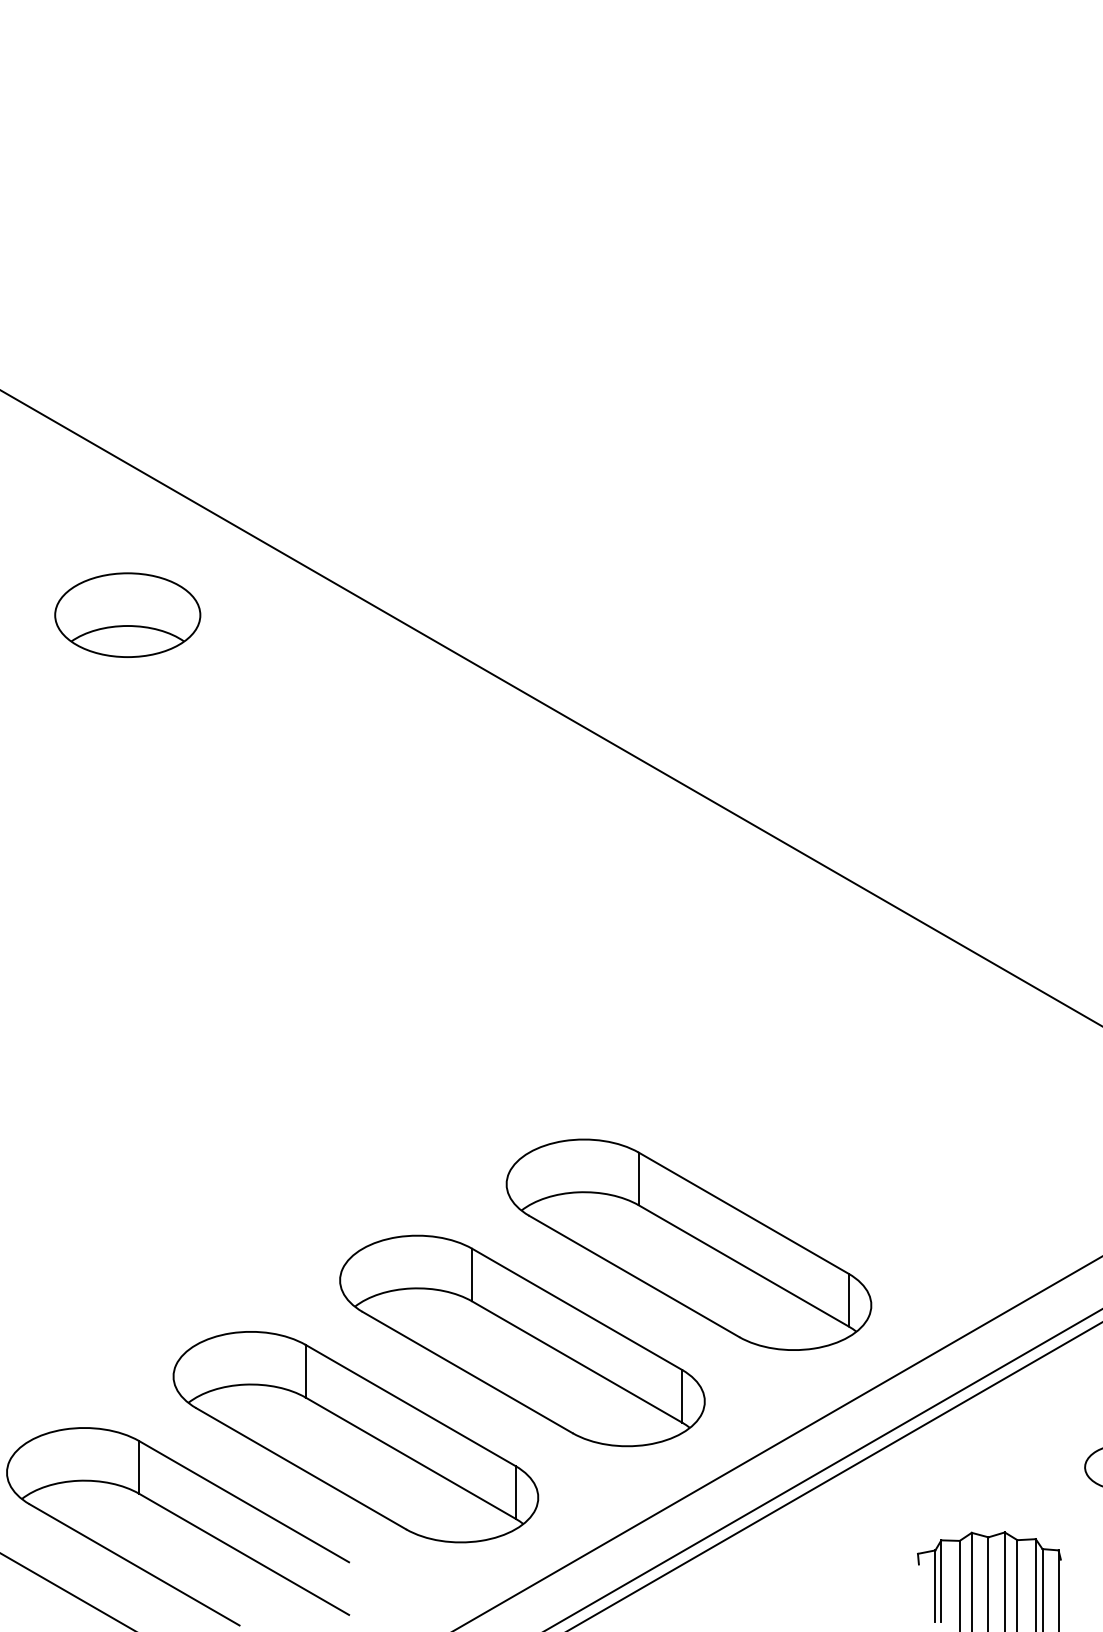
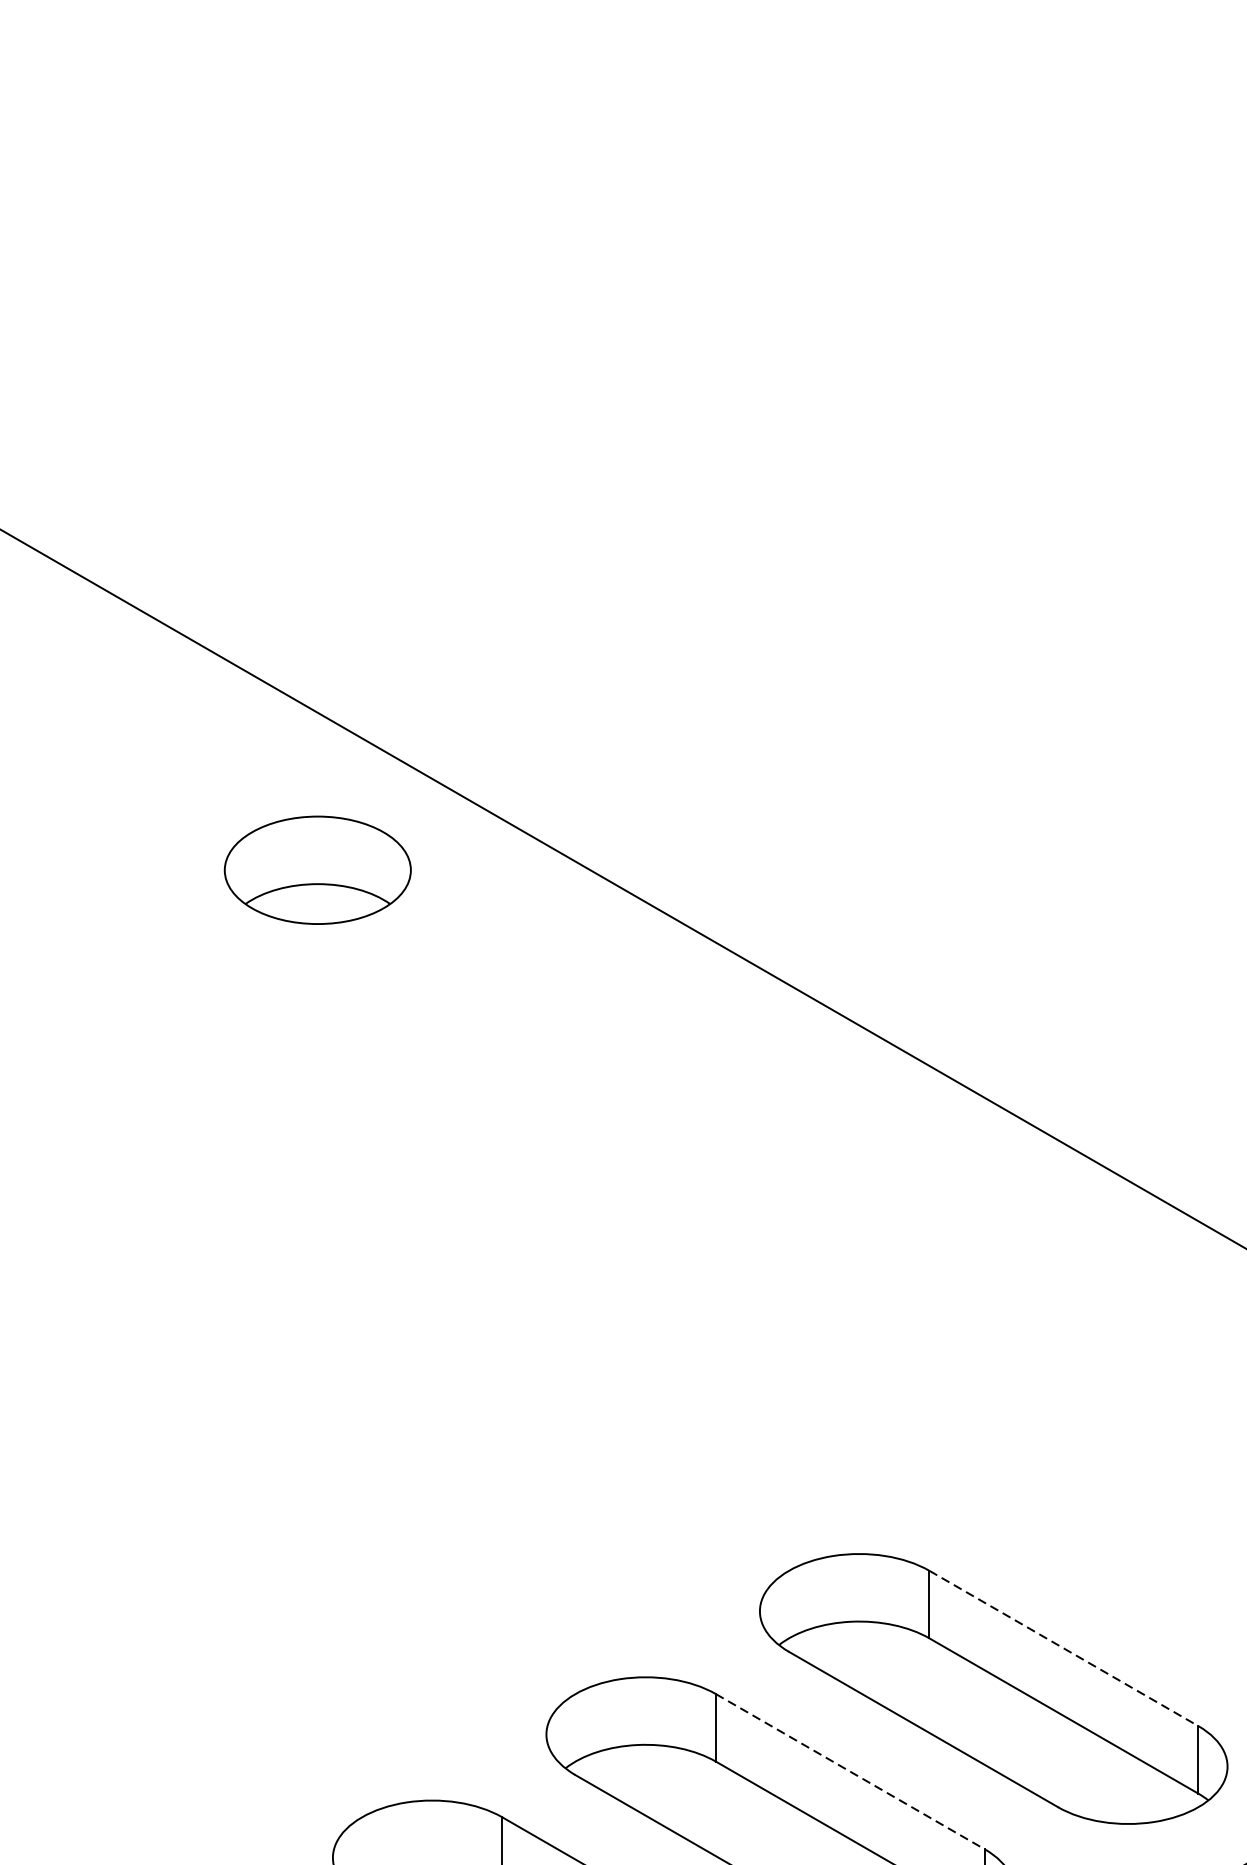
part: (127, 614) -> (317, 869), moved
line: (744, 1213) -> (1064, 1648), solid -> dashed
line: (577, 1309) -> (850, 1771), solid -> dashed

